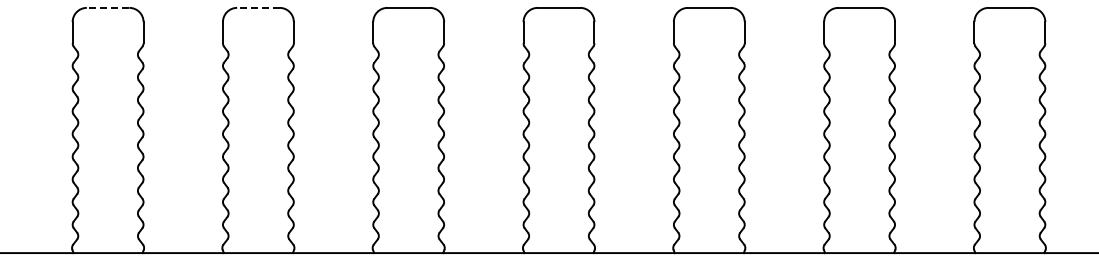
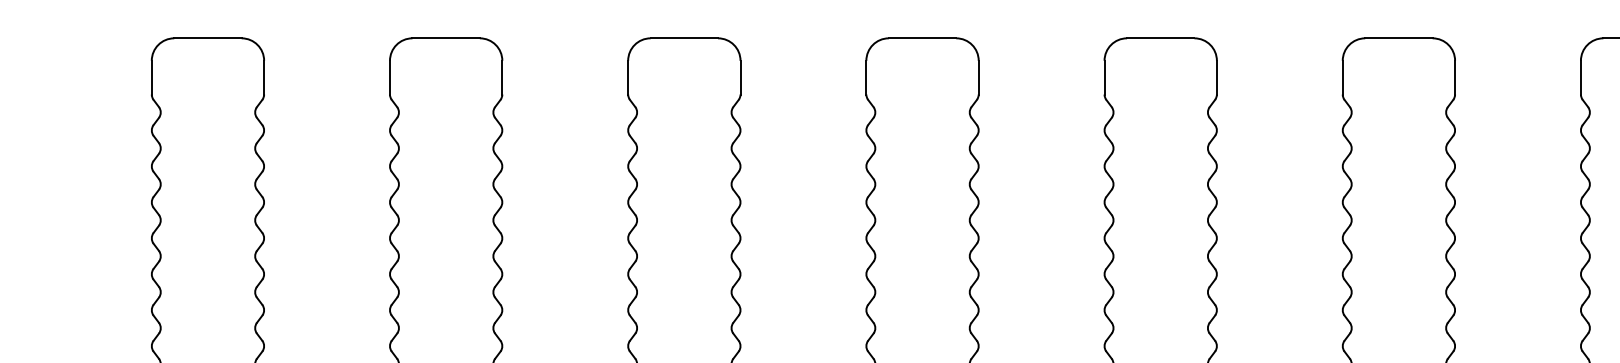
line: (107, 7) -> (206, 37), dashed -> solid
line: (257, 7) -> (444, 37), dashed -> solid

